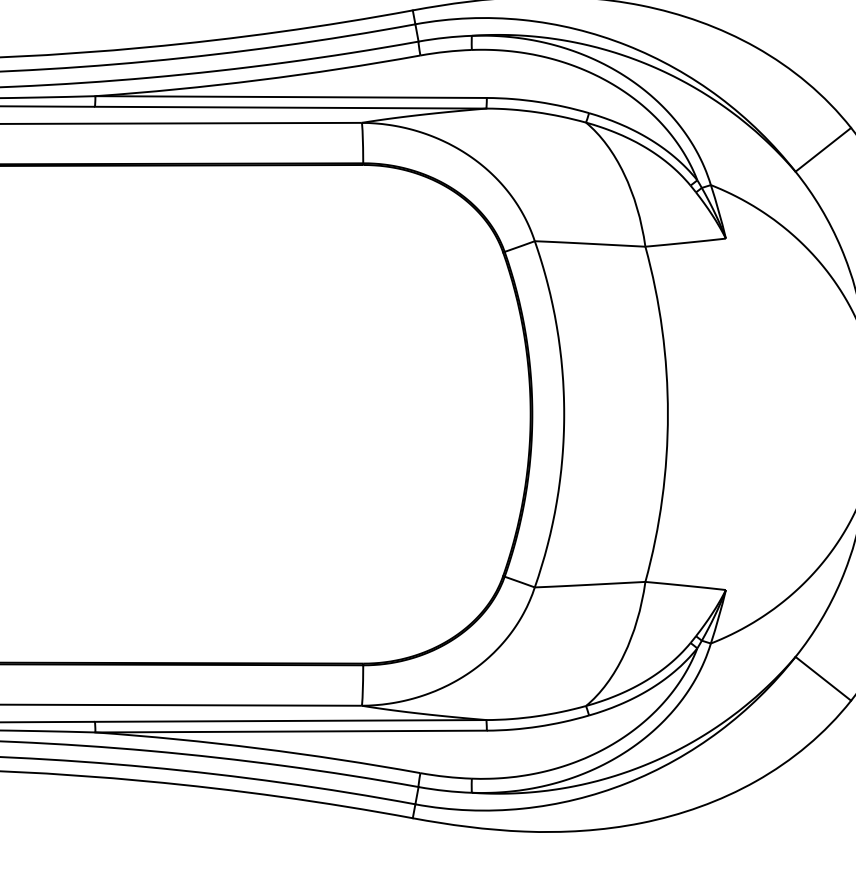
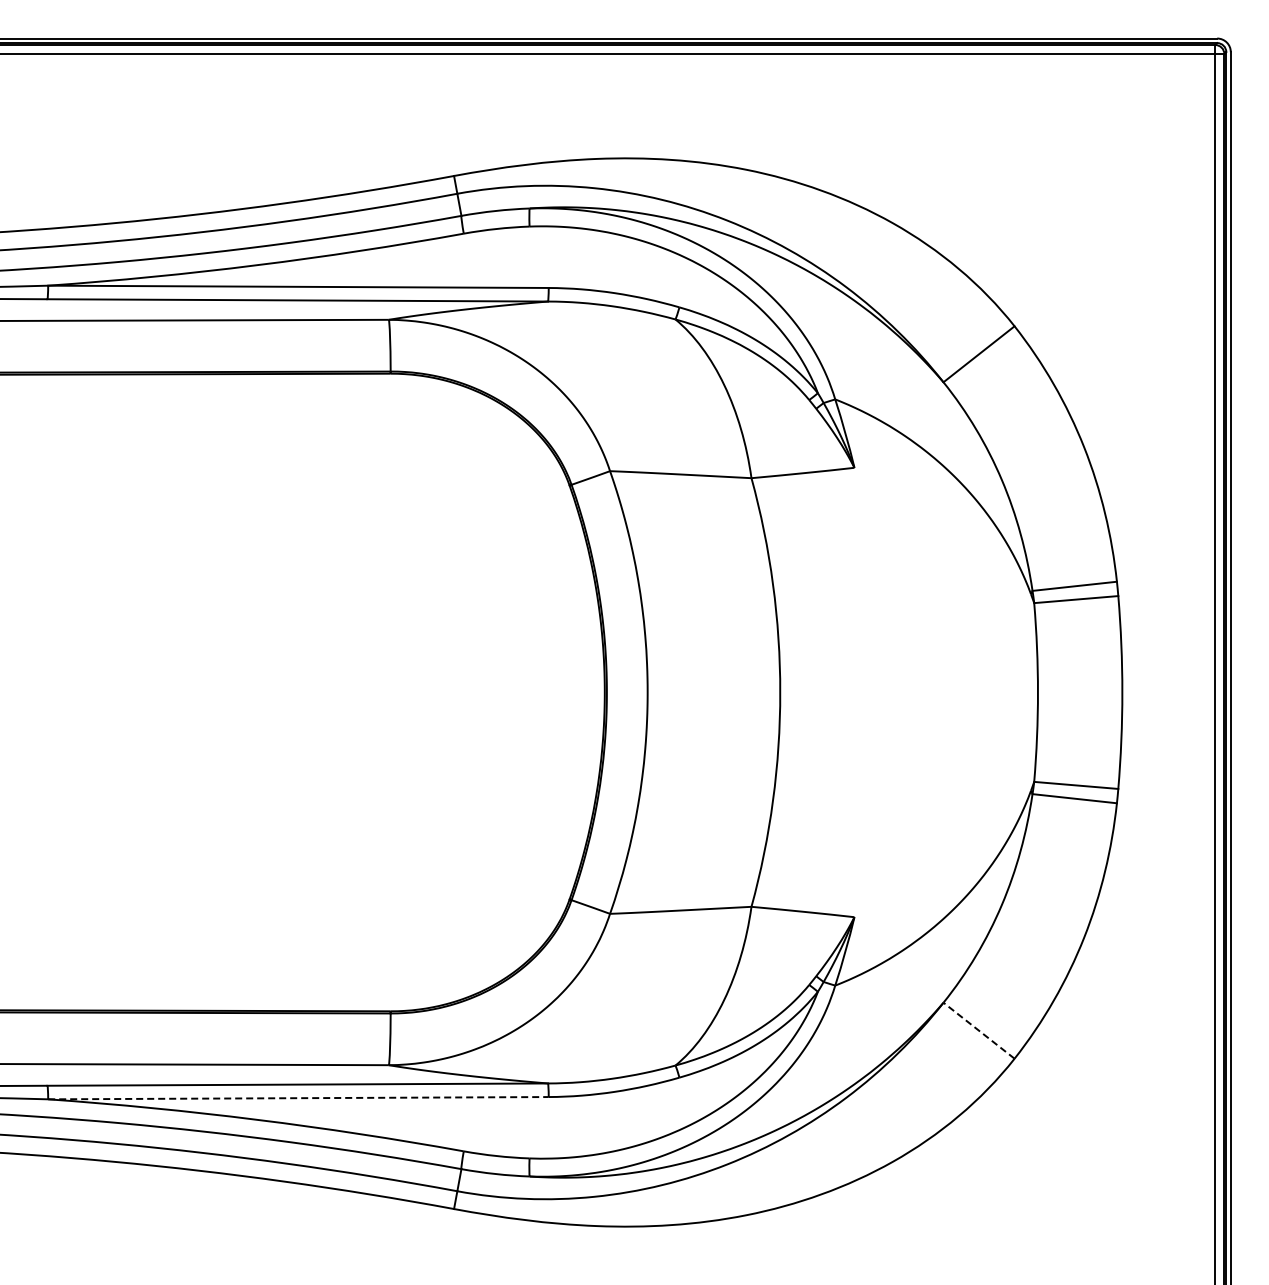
line: (822, 678) -> (978, 1030), solid -> dashed
line: (291, 731) -> (298, 1098), solid -> dashed

